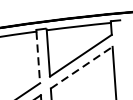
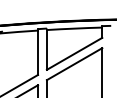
line: (38, 58) -> (38, 53), dashed -> solid
line: (81, 68) -> (74, 64), dashed -> solid

